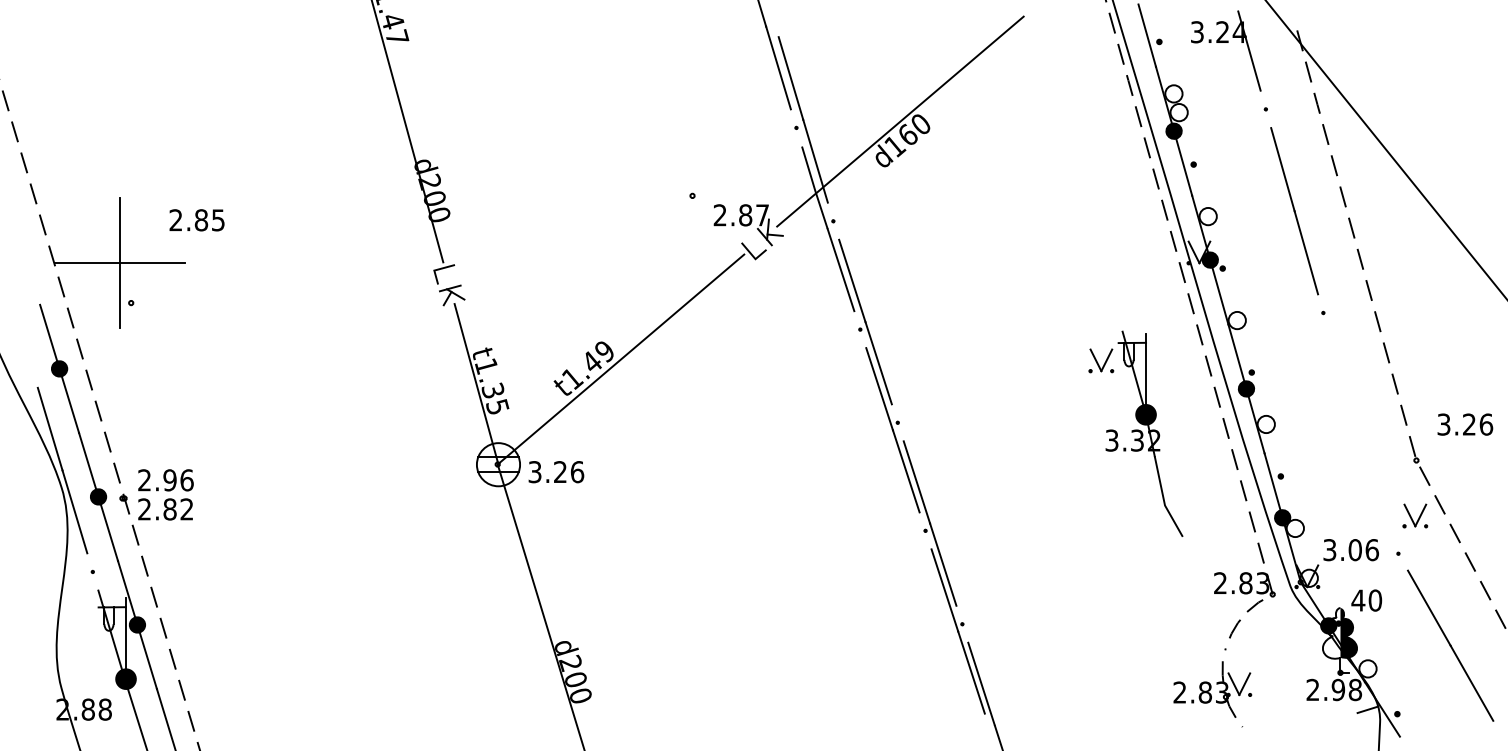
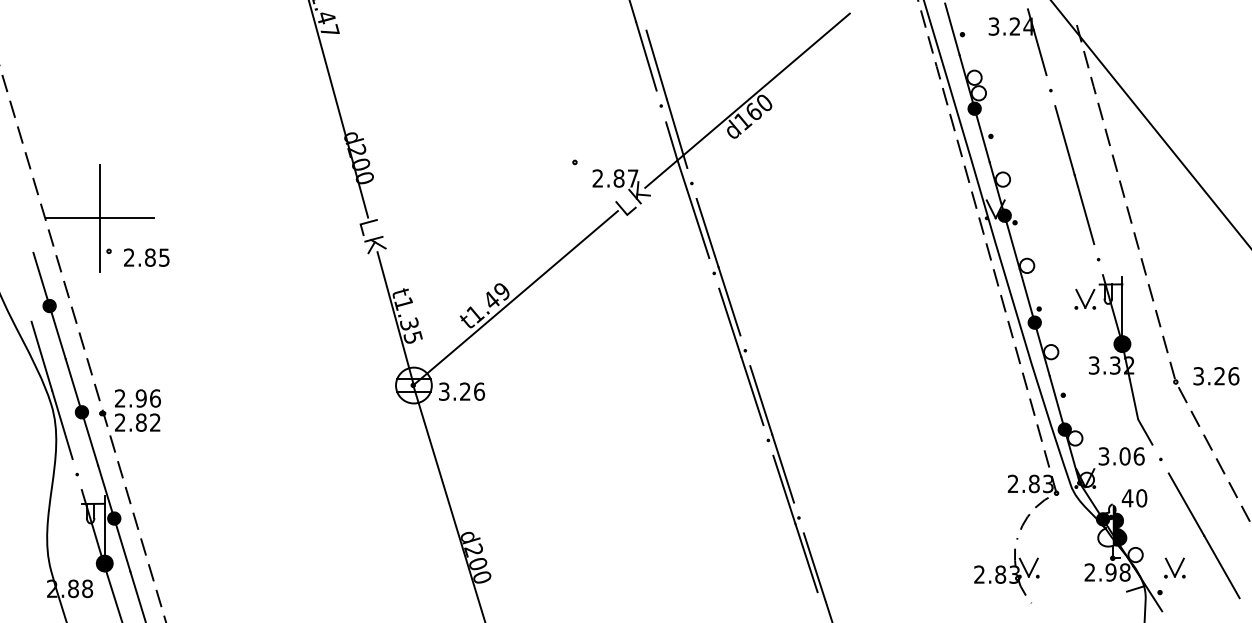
text: (196, 220) -> (146, 257), moved
text: (1465, 424) -> (1216, 376), moved
part: (1135, 433) -> (1113, 359), moved
part: (1414, 515) -> (1174, 567), moved

